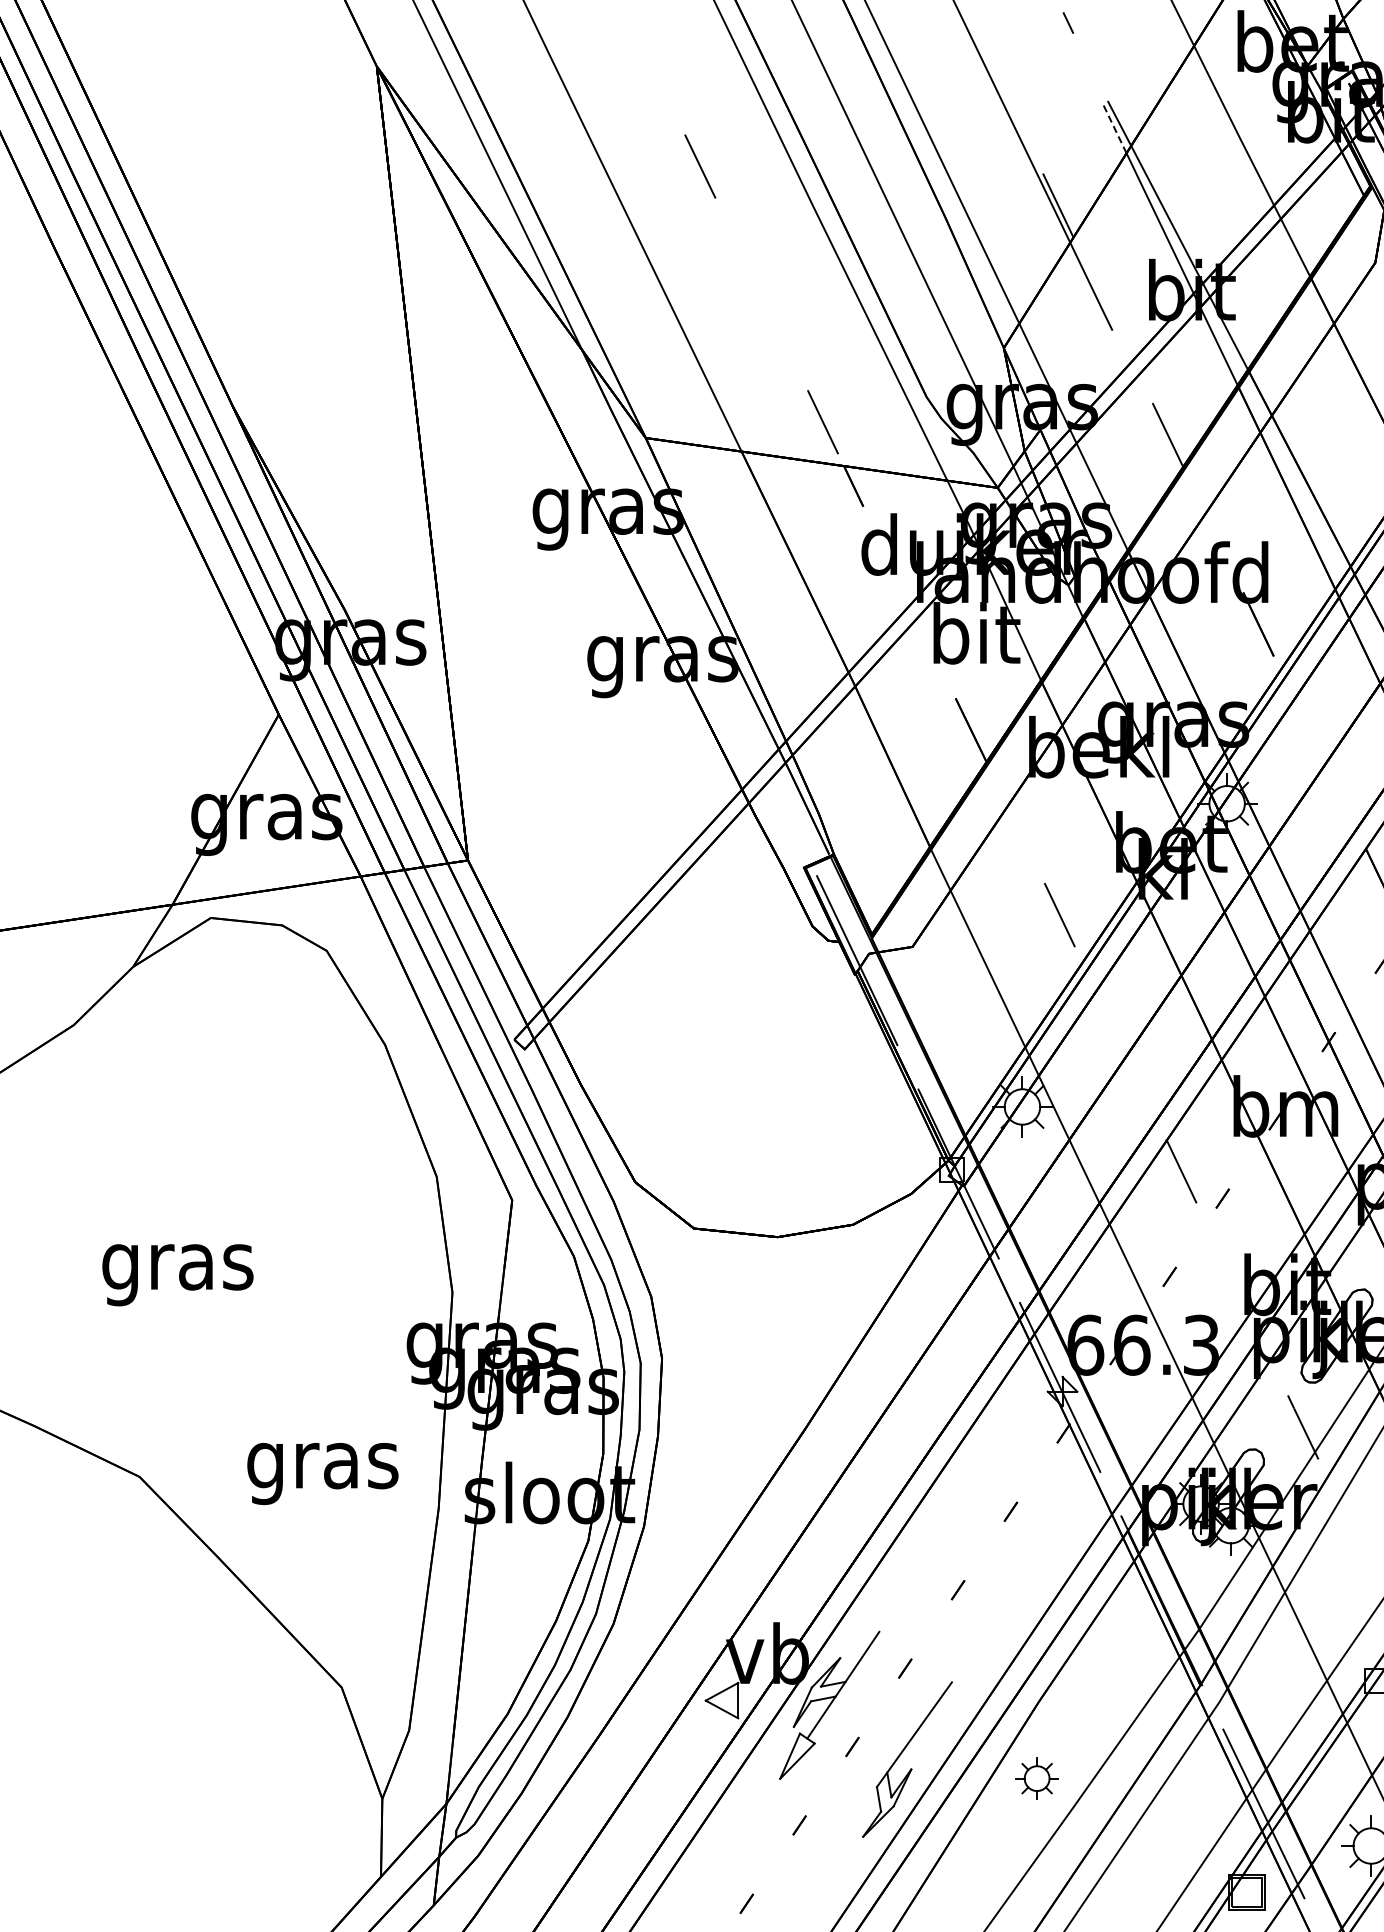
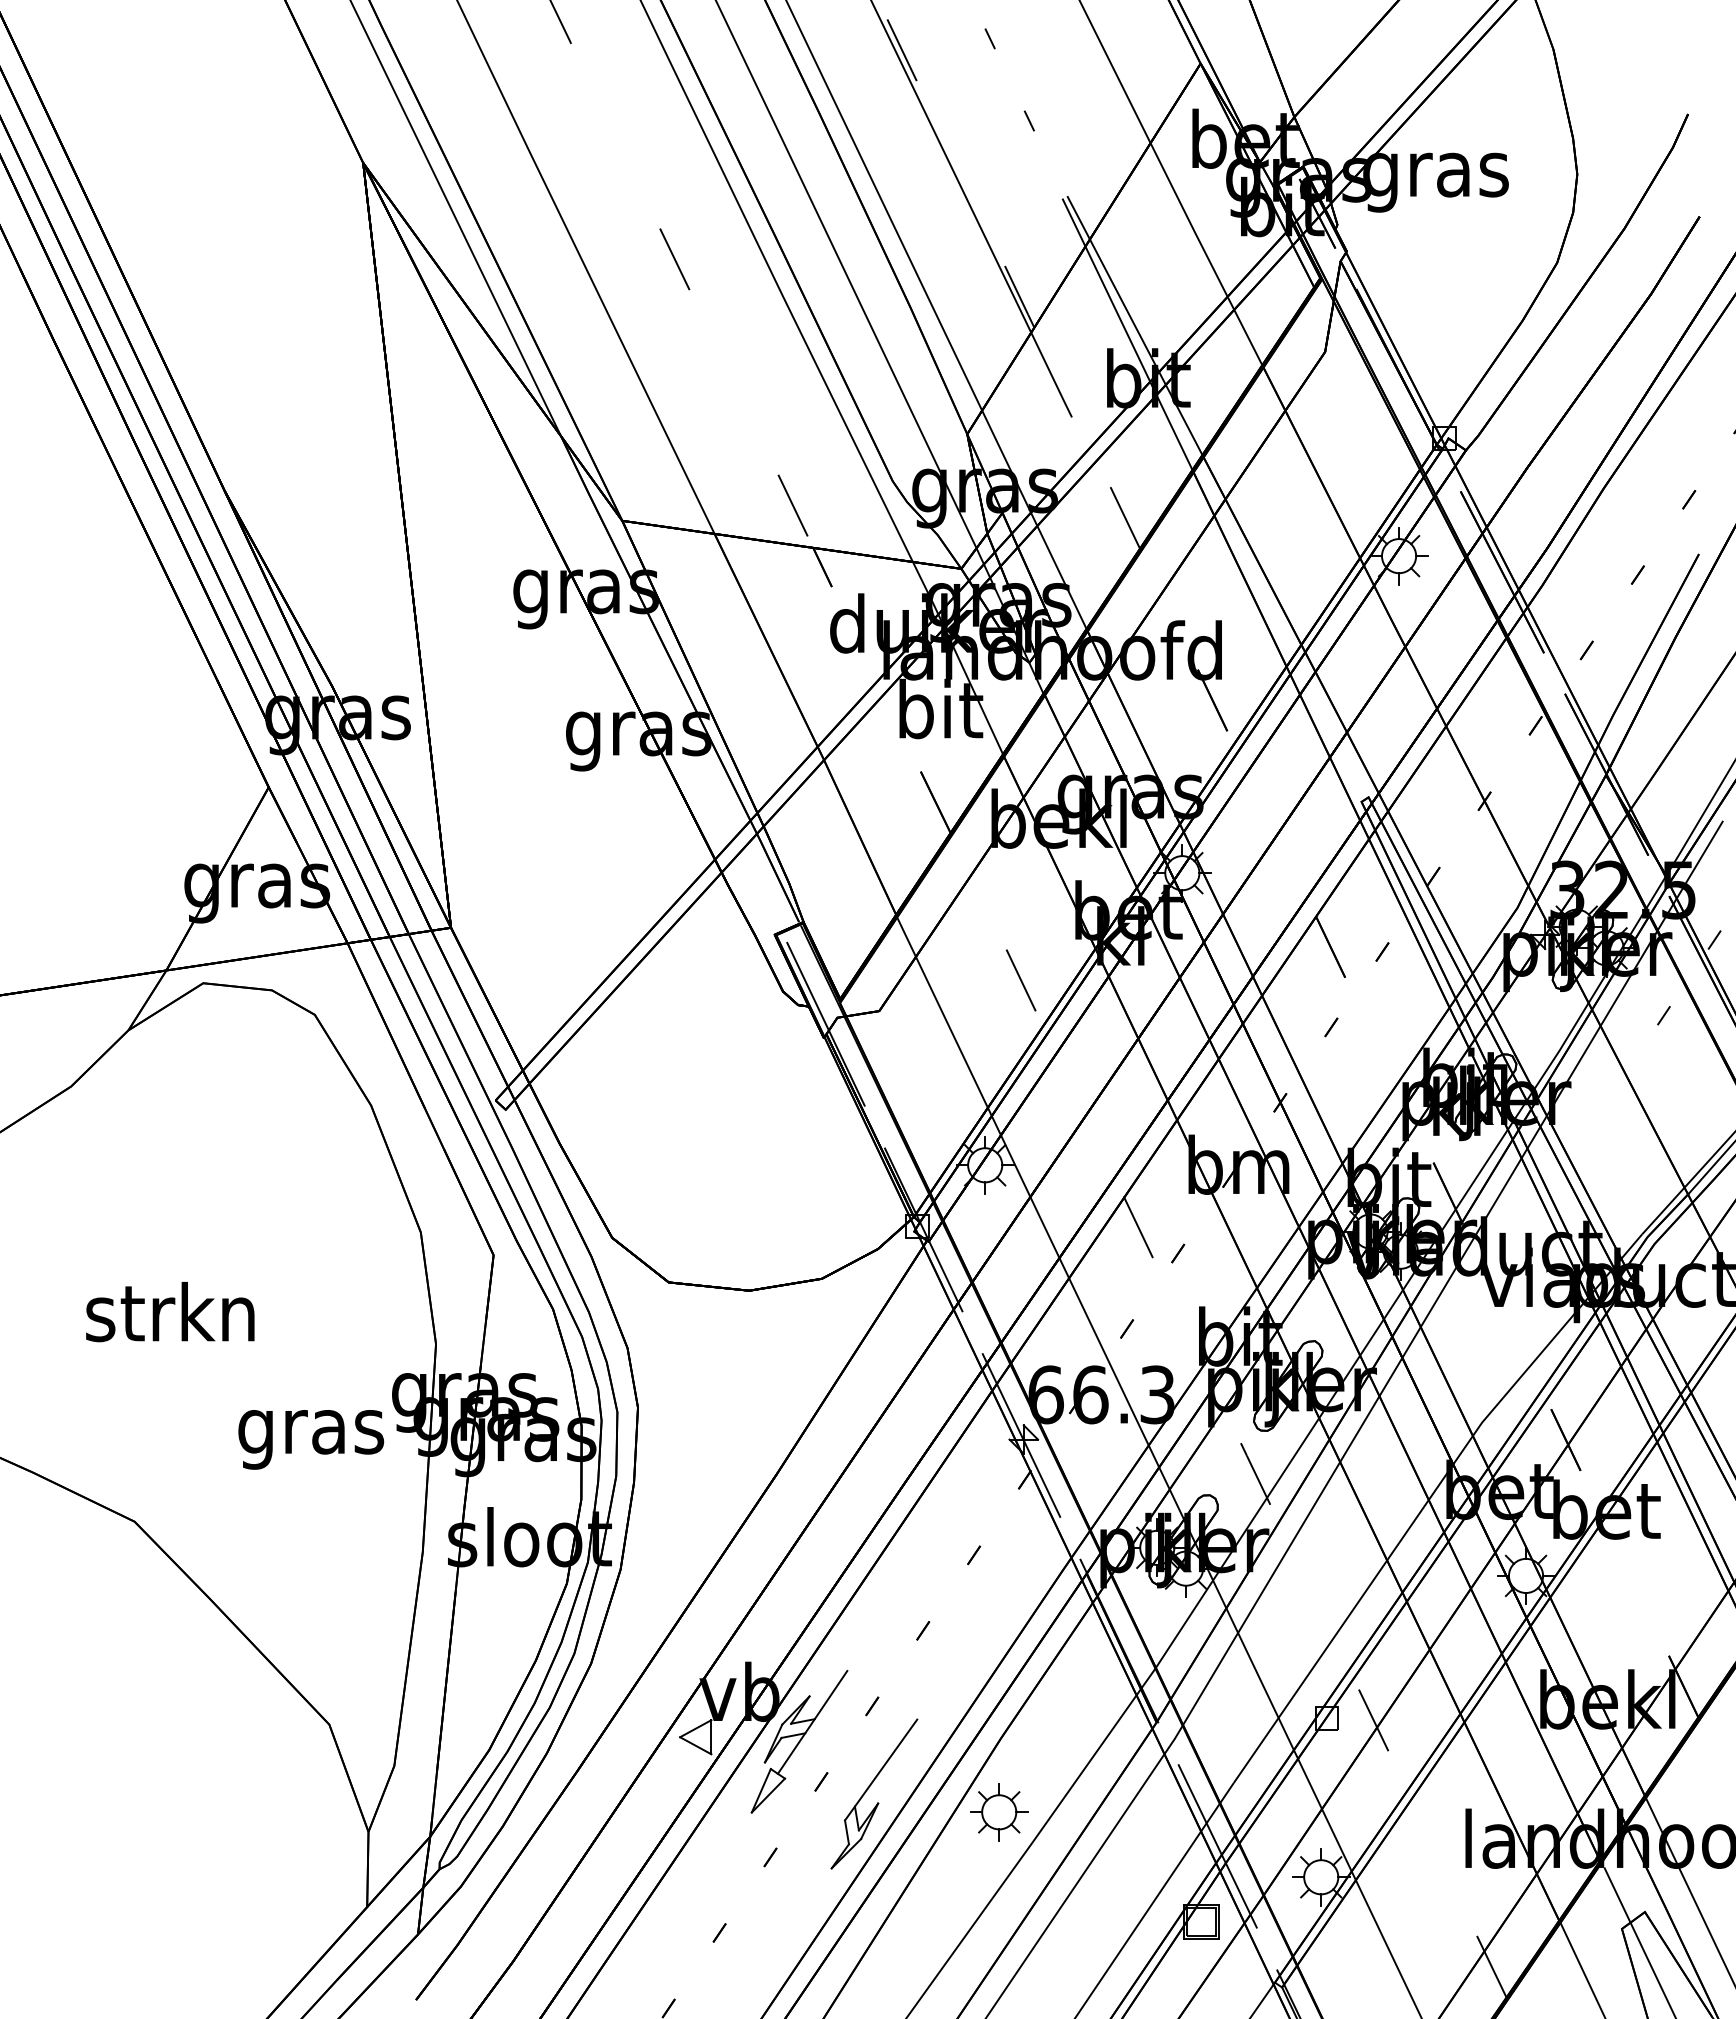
line: (1114, 128) -> (1073, 222), dashed -> solid
text: (176, 1267) -> (170, 1319), gras -> strkn
text: (323, 1473) -> (311, 1439), moved
part: (1037, 1778) -> (999, 1812), size x1.43

